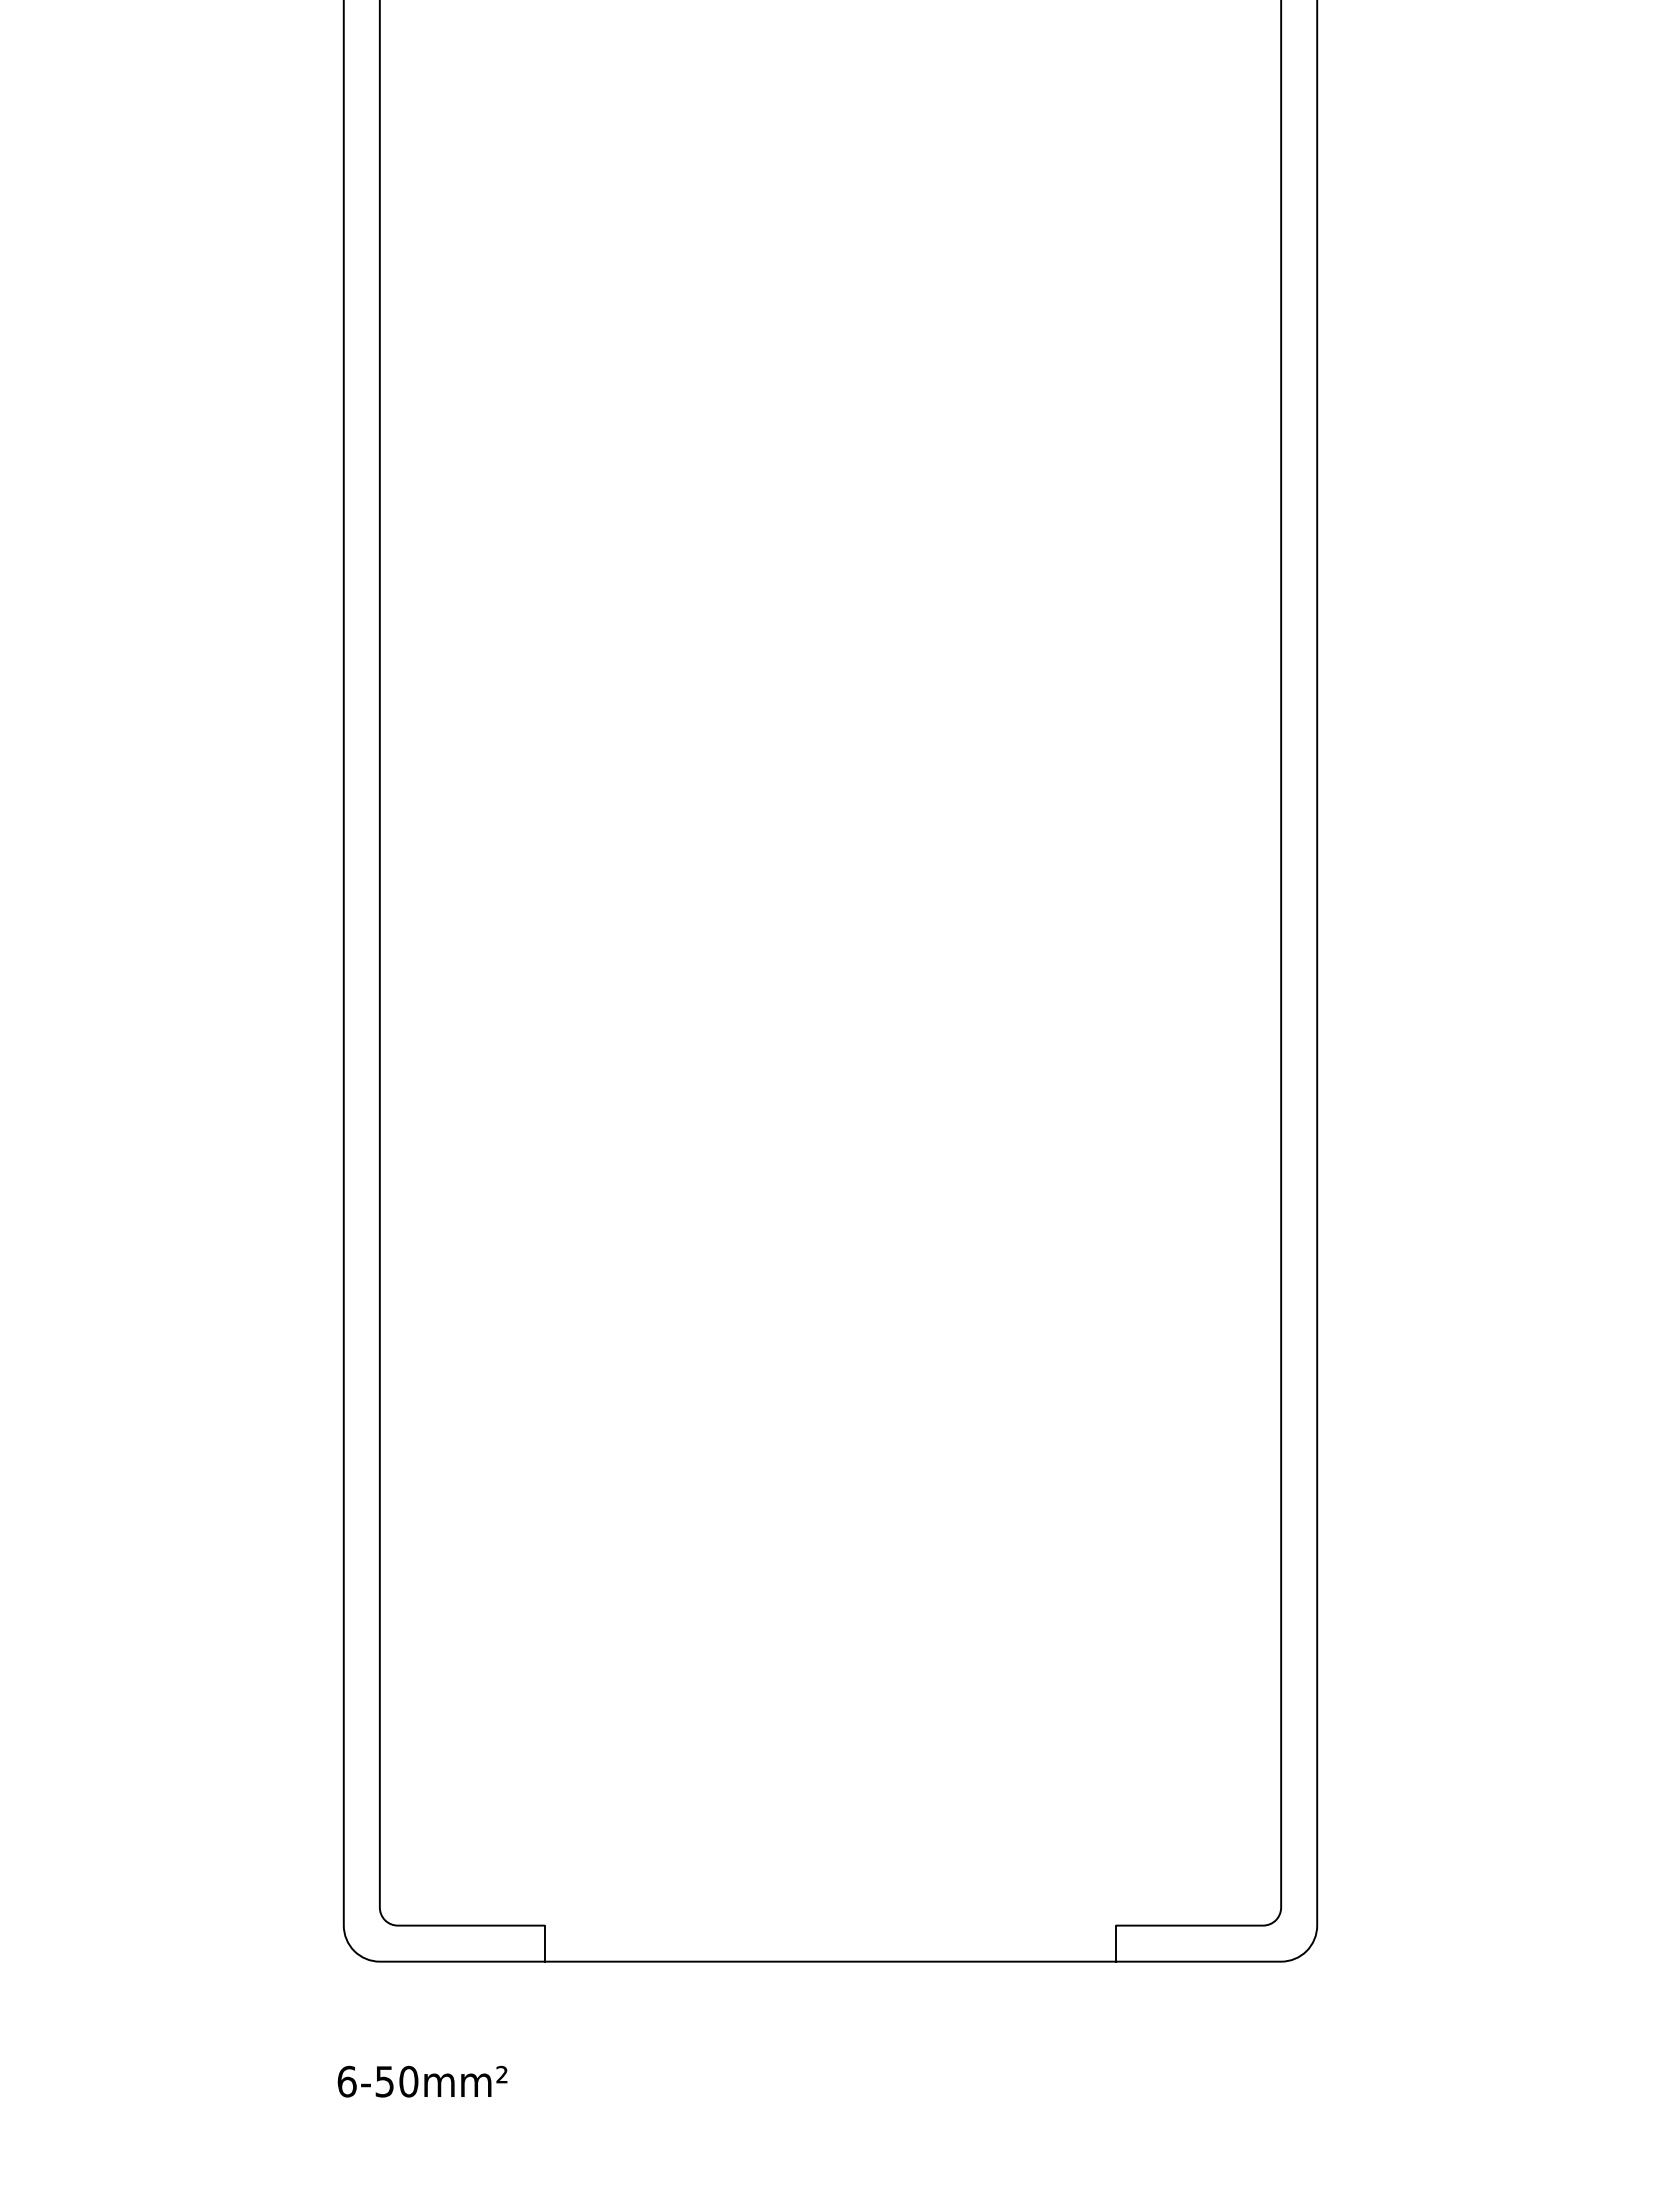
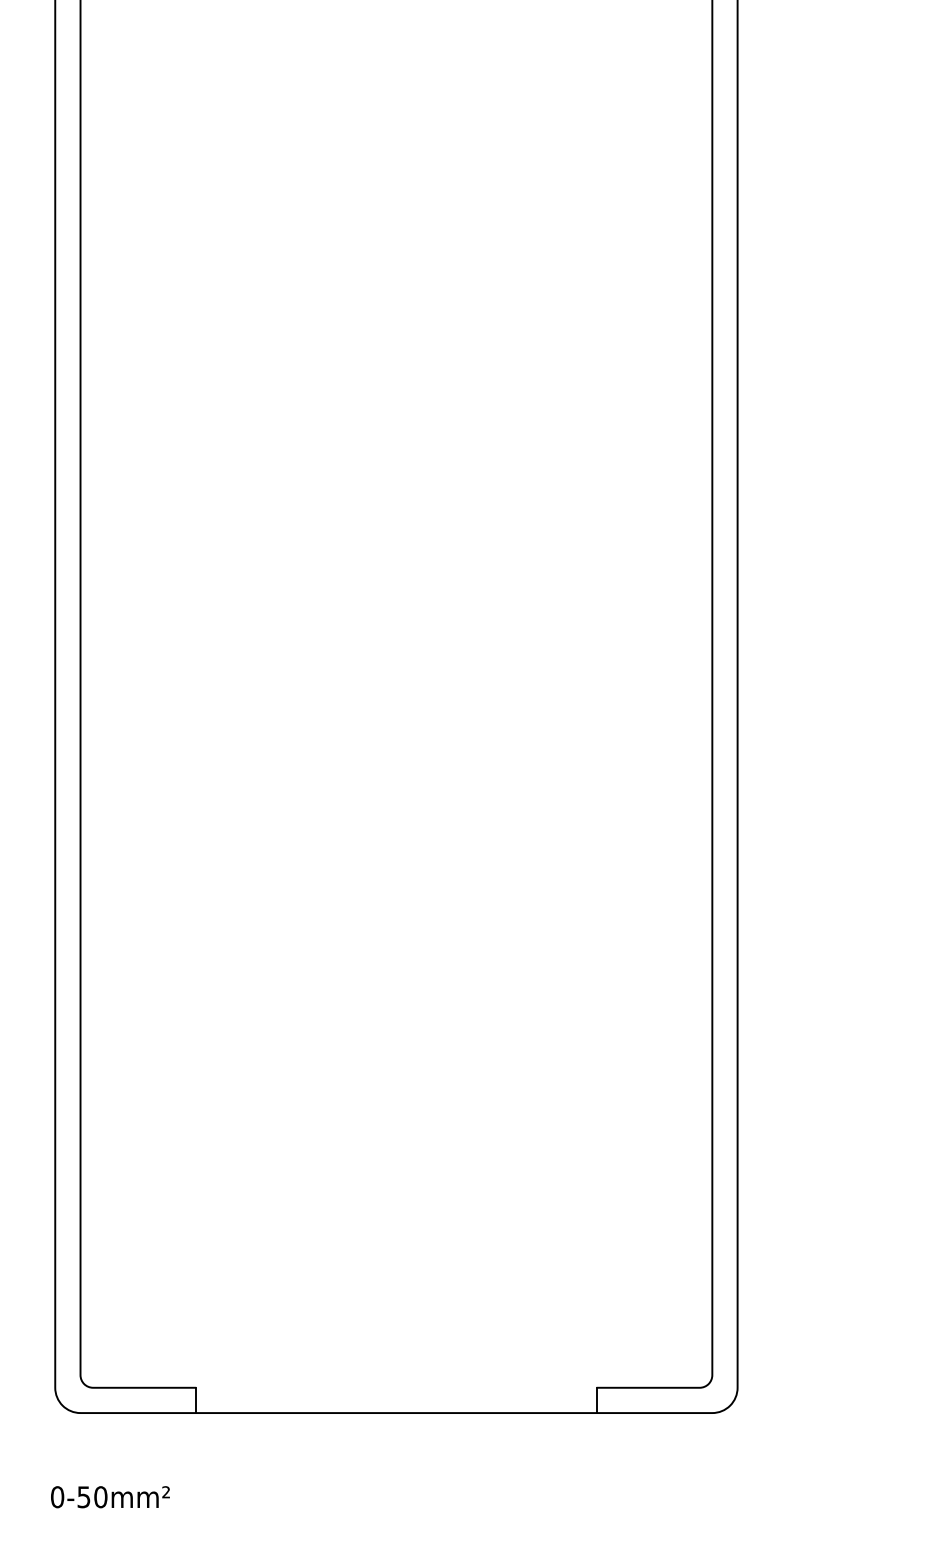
text: (346, 2081) -> (57, 1497), 6-50mm² -> 0-50mm²

